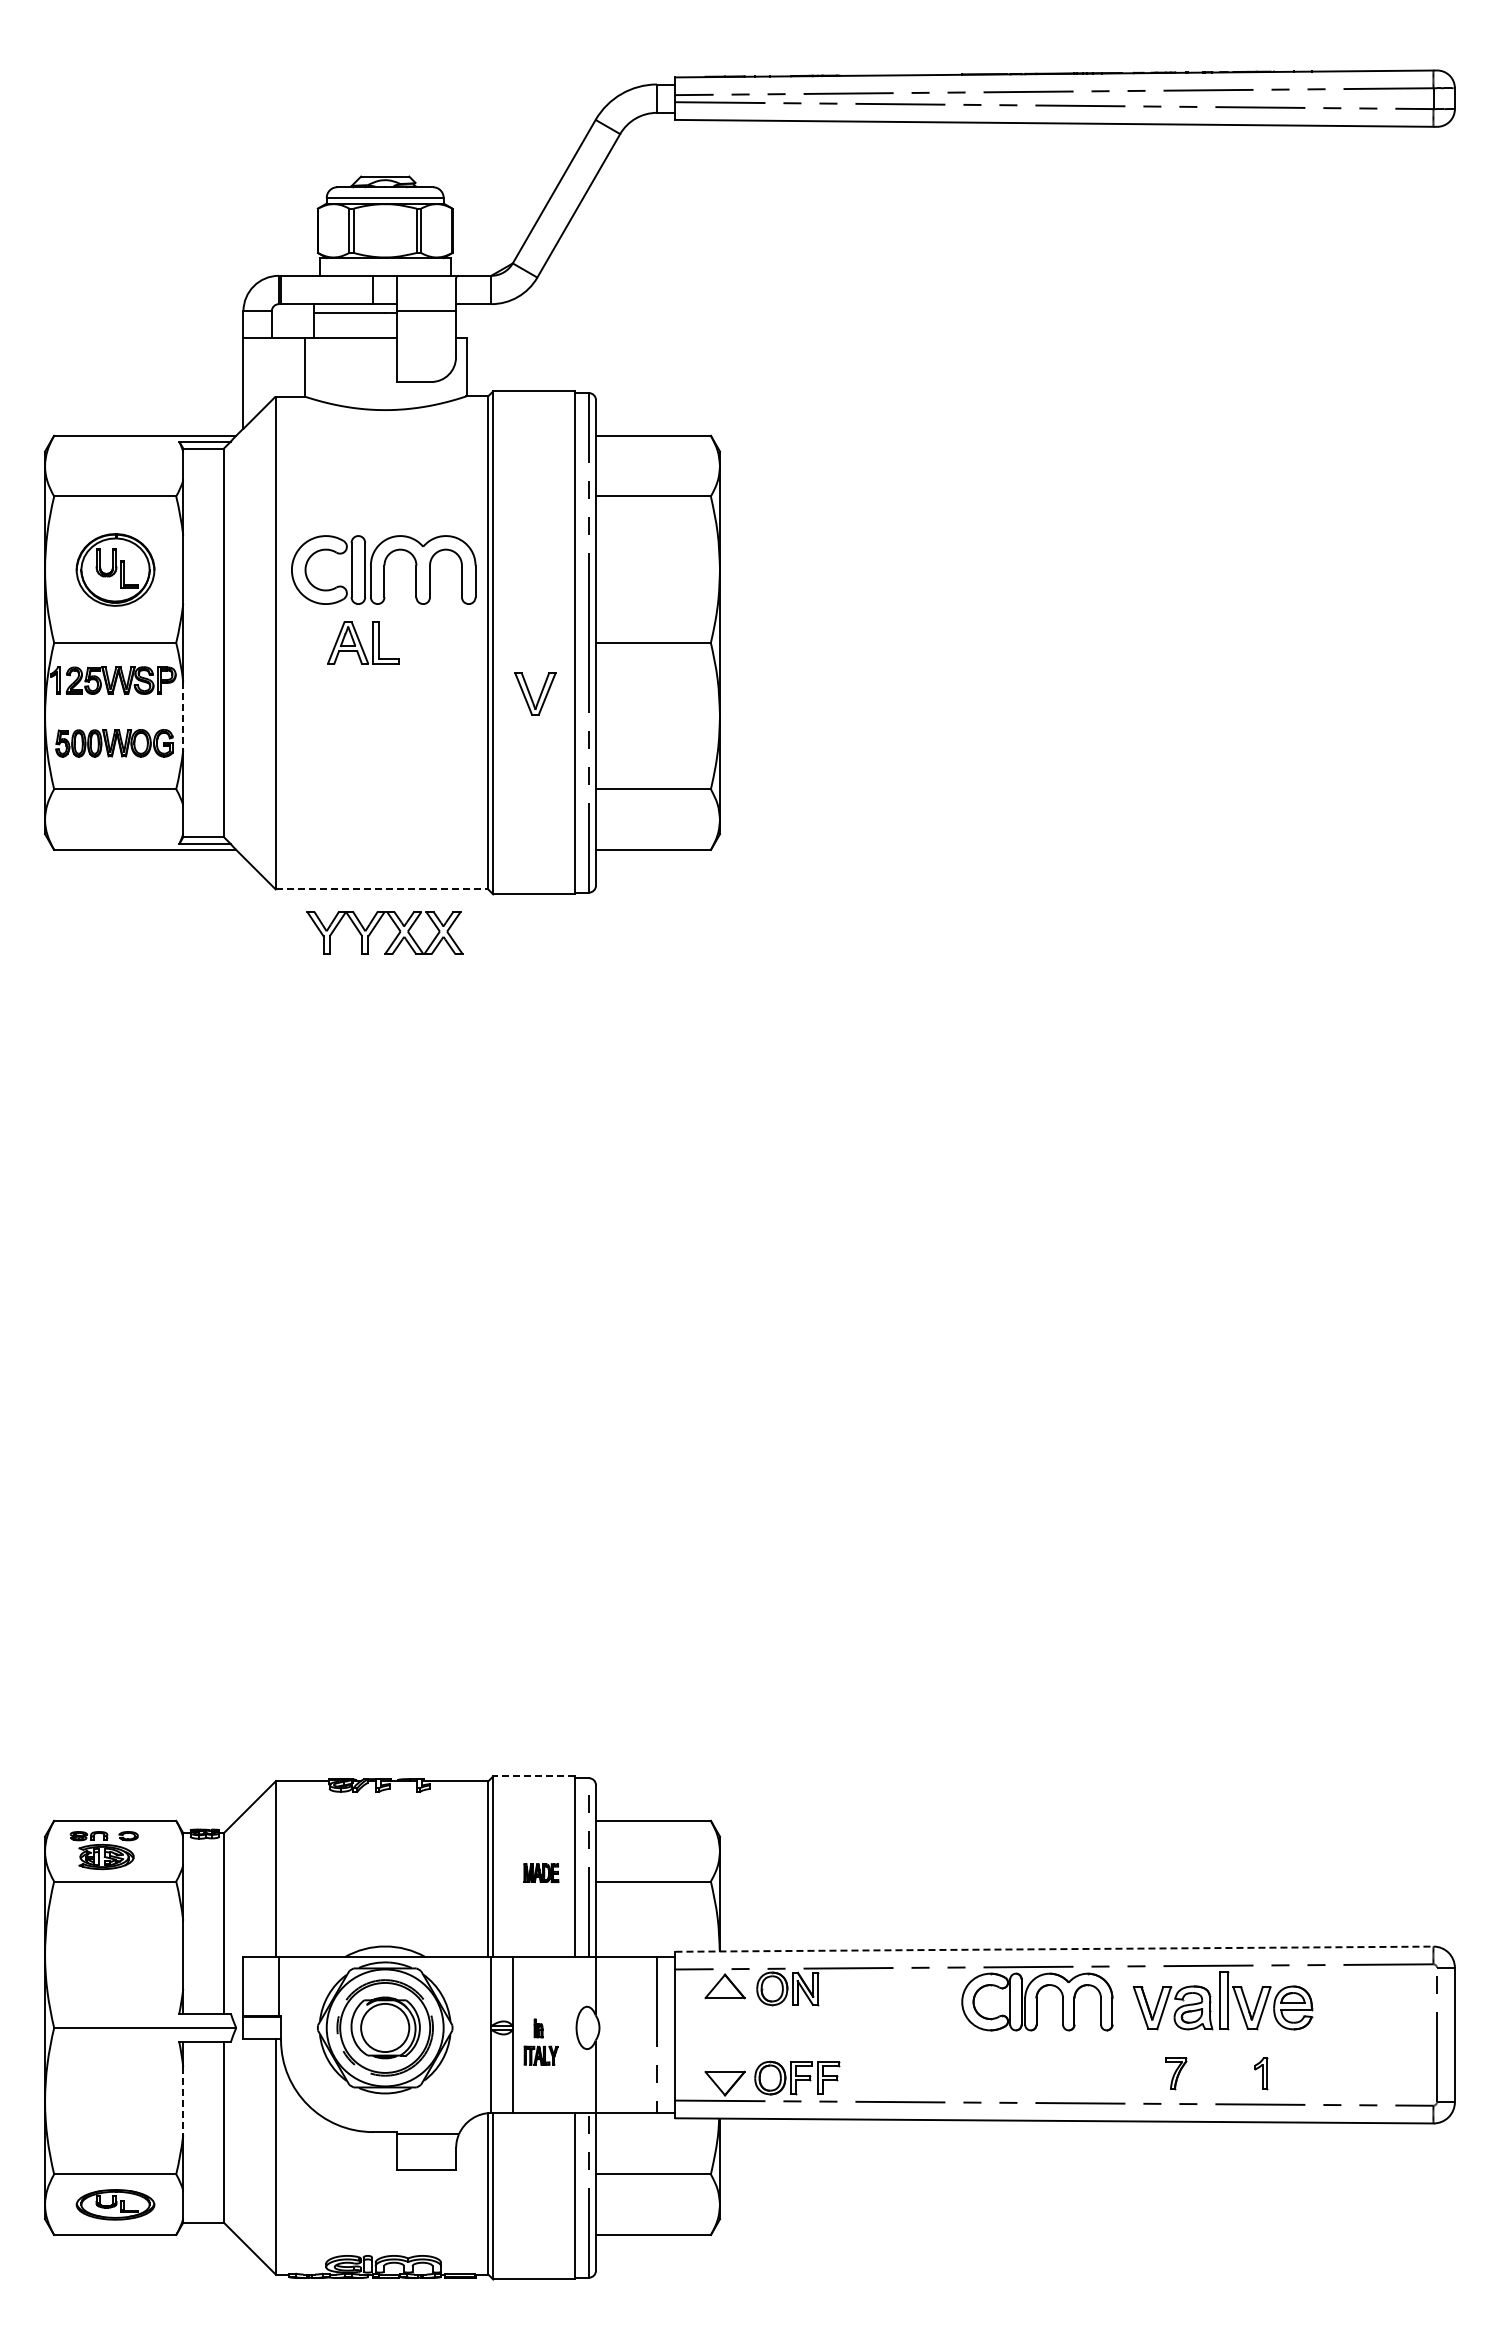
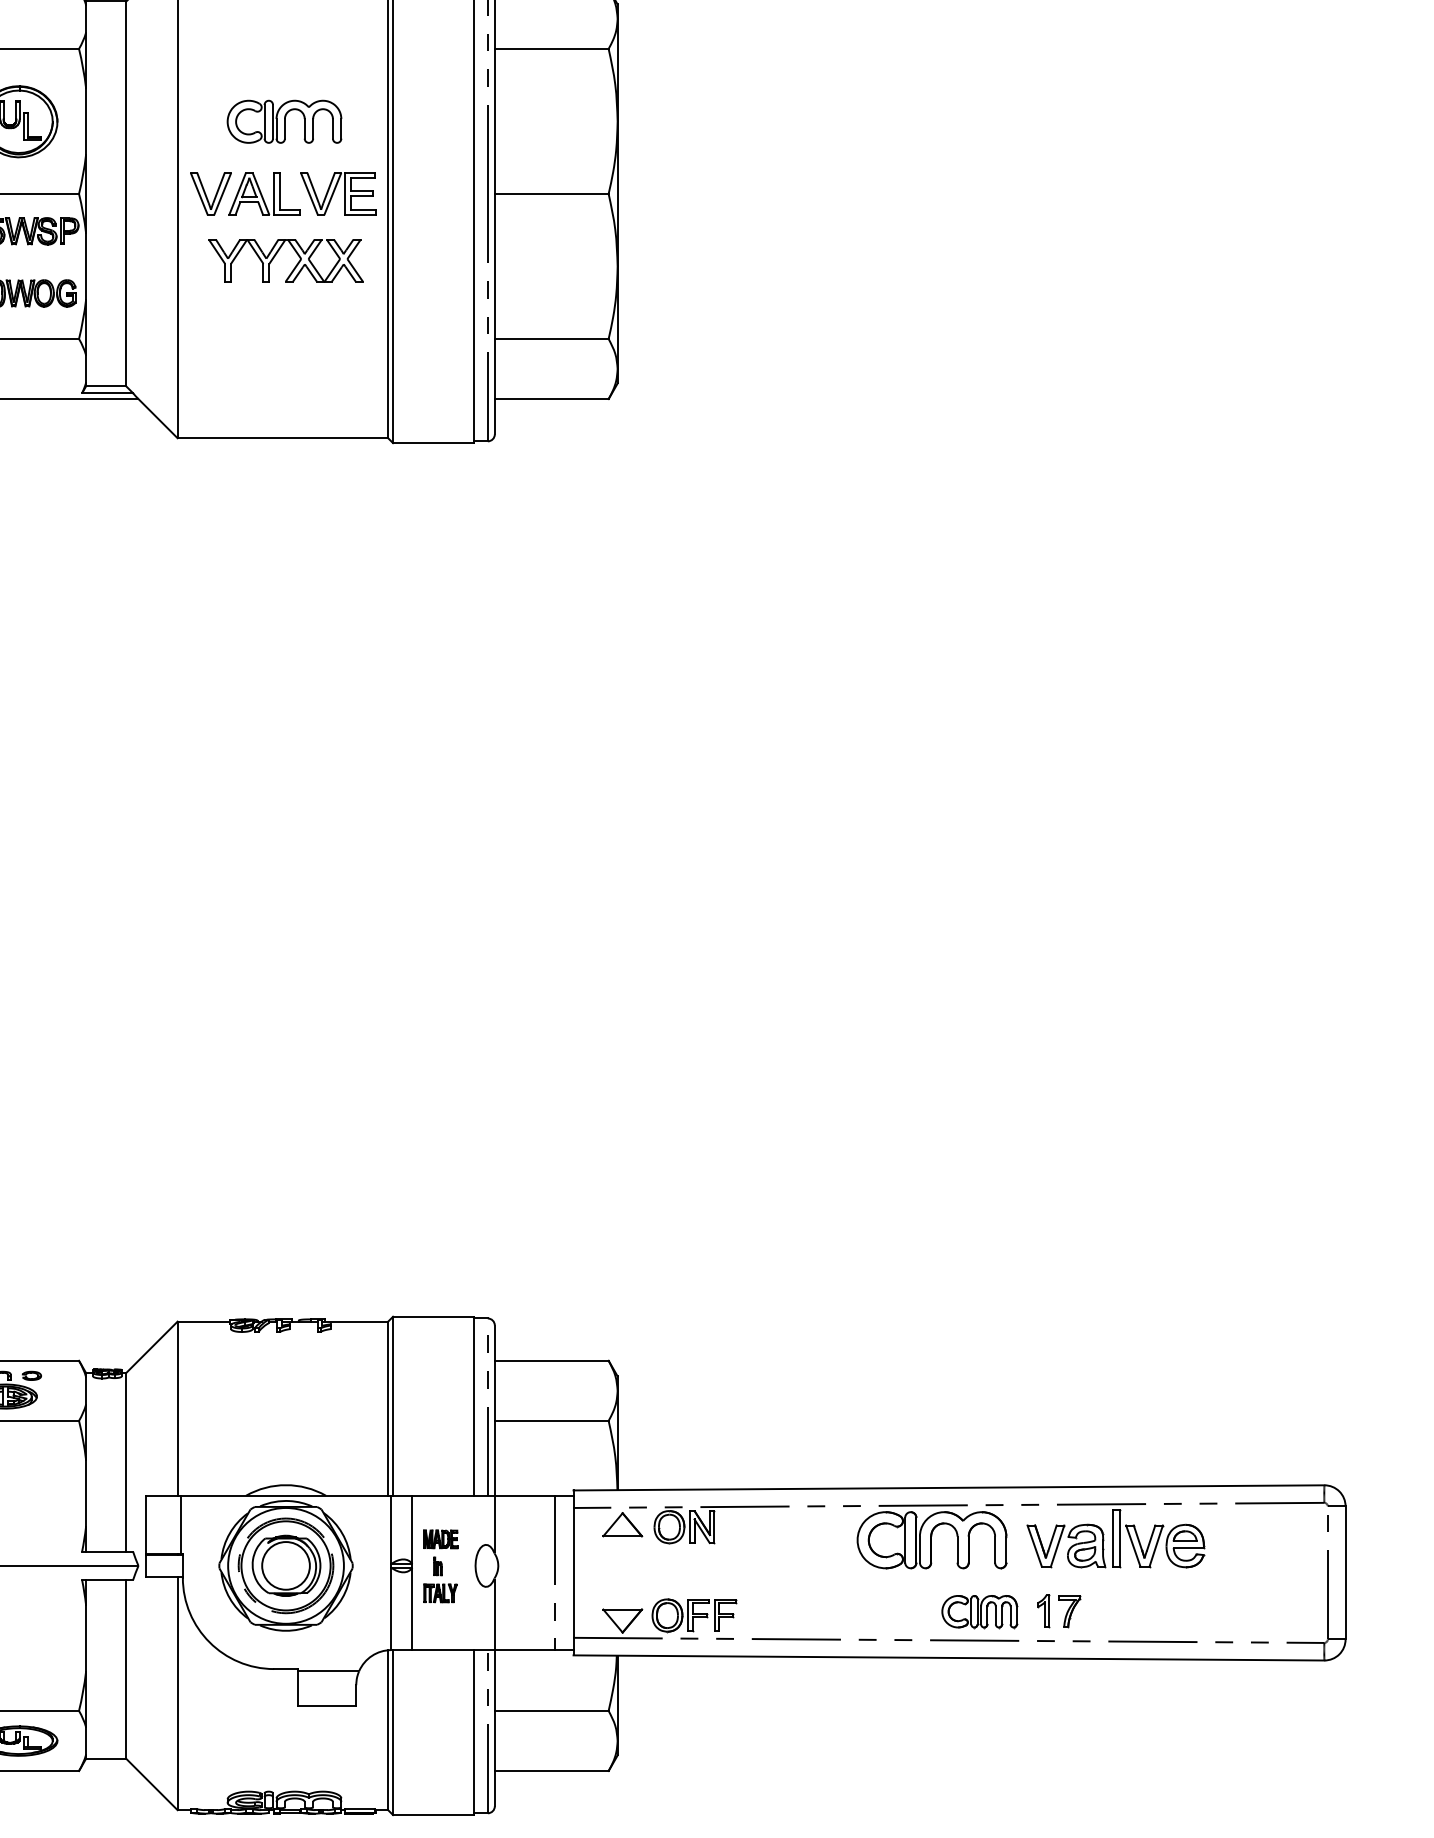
part: (383, 569) -> (284, 121), size x0.62
part: (437, 642) -> (337, 193), added
part: (535, 693) -> (211, 193), moved
line: (183, 716) -> (86, 266), dashed -> solid
line: (382, 889) -> (283, 438), dashed -> solid
part: (376, 926) -> (277, 254), moved
line: (534, 1776) -> (433, 1316), dashed -> solid
part: (541, 1872) -> (440, 1538), moved
line: (1054, 1949) -> (948, 1488), dashed -> solid
part: (1261, 2073) -> (1044, 1611), moved
part: (1085, 2074) -> (979, 1612), added
line: (183, 2101) -> (86, 1638), dashed -> solid

